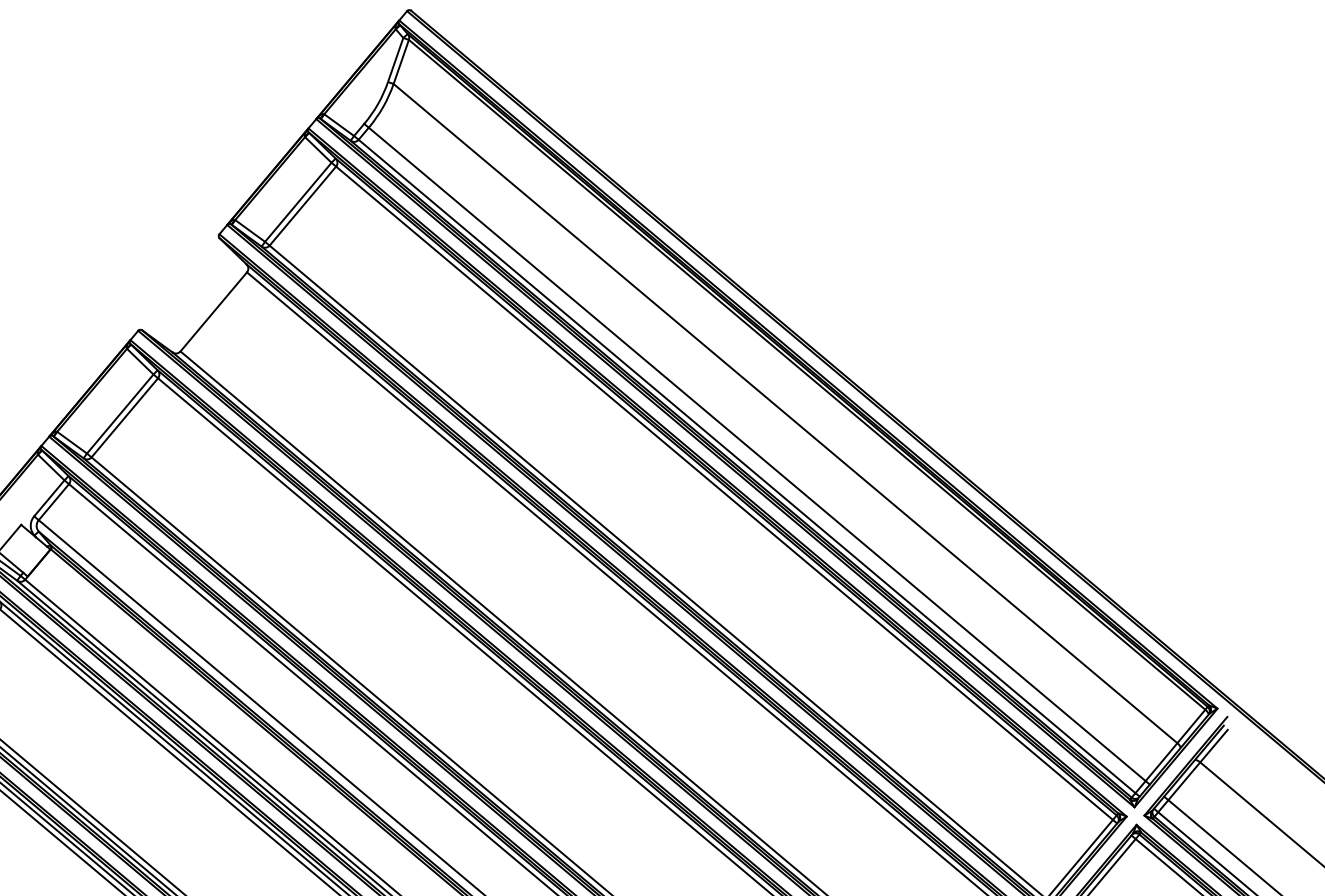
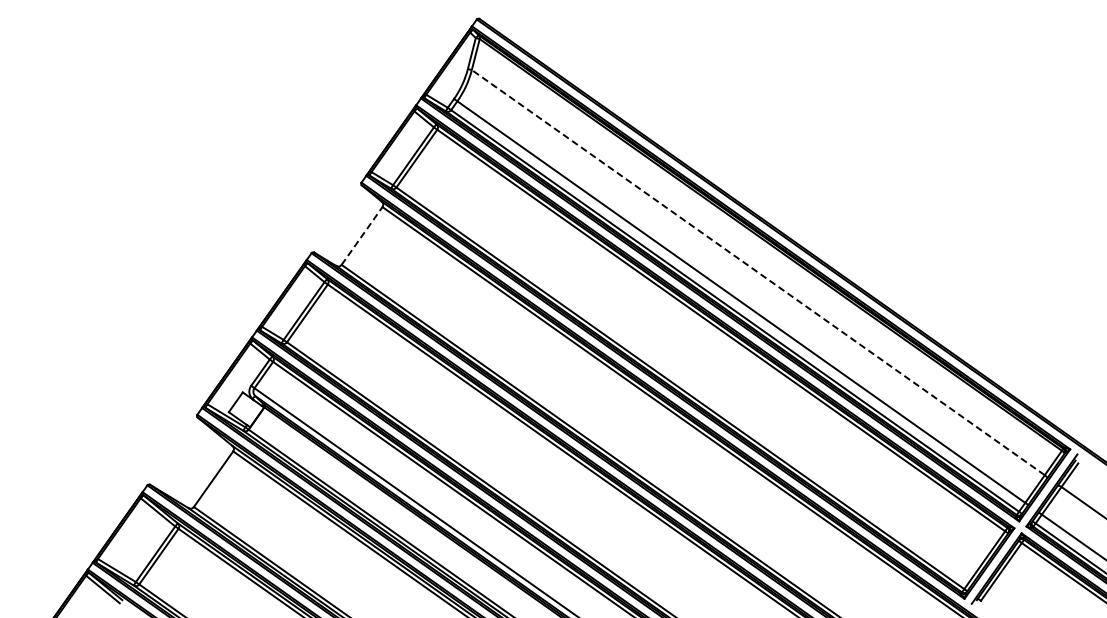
line: (214, 311) -> (362, 235), solid -> dashed
line: (785, 413) -> (758, 272), solid -> dashed

